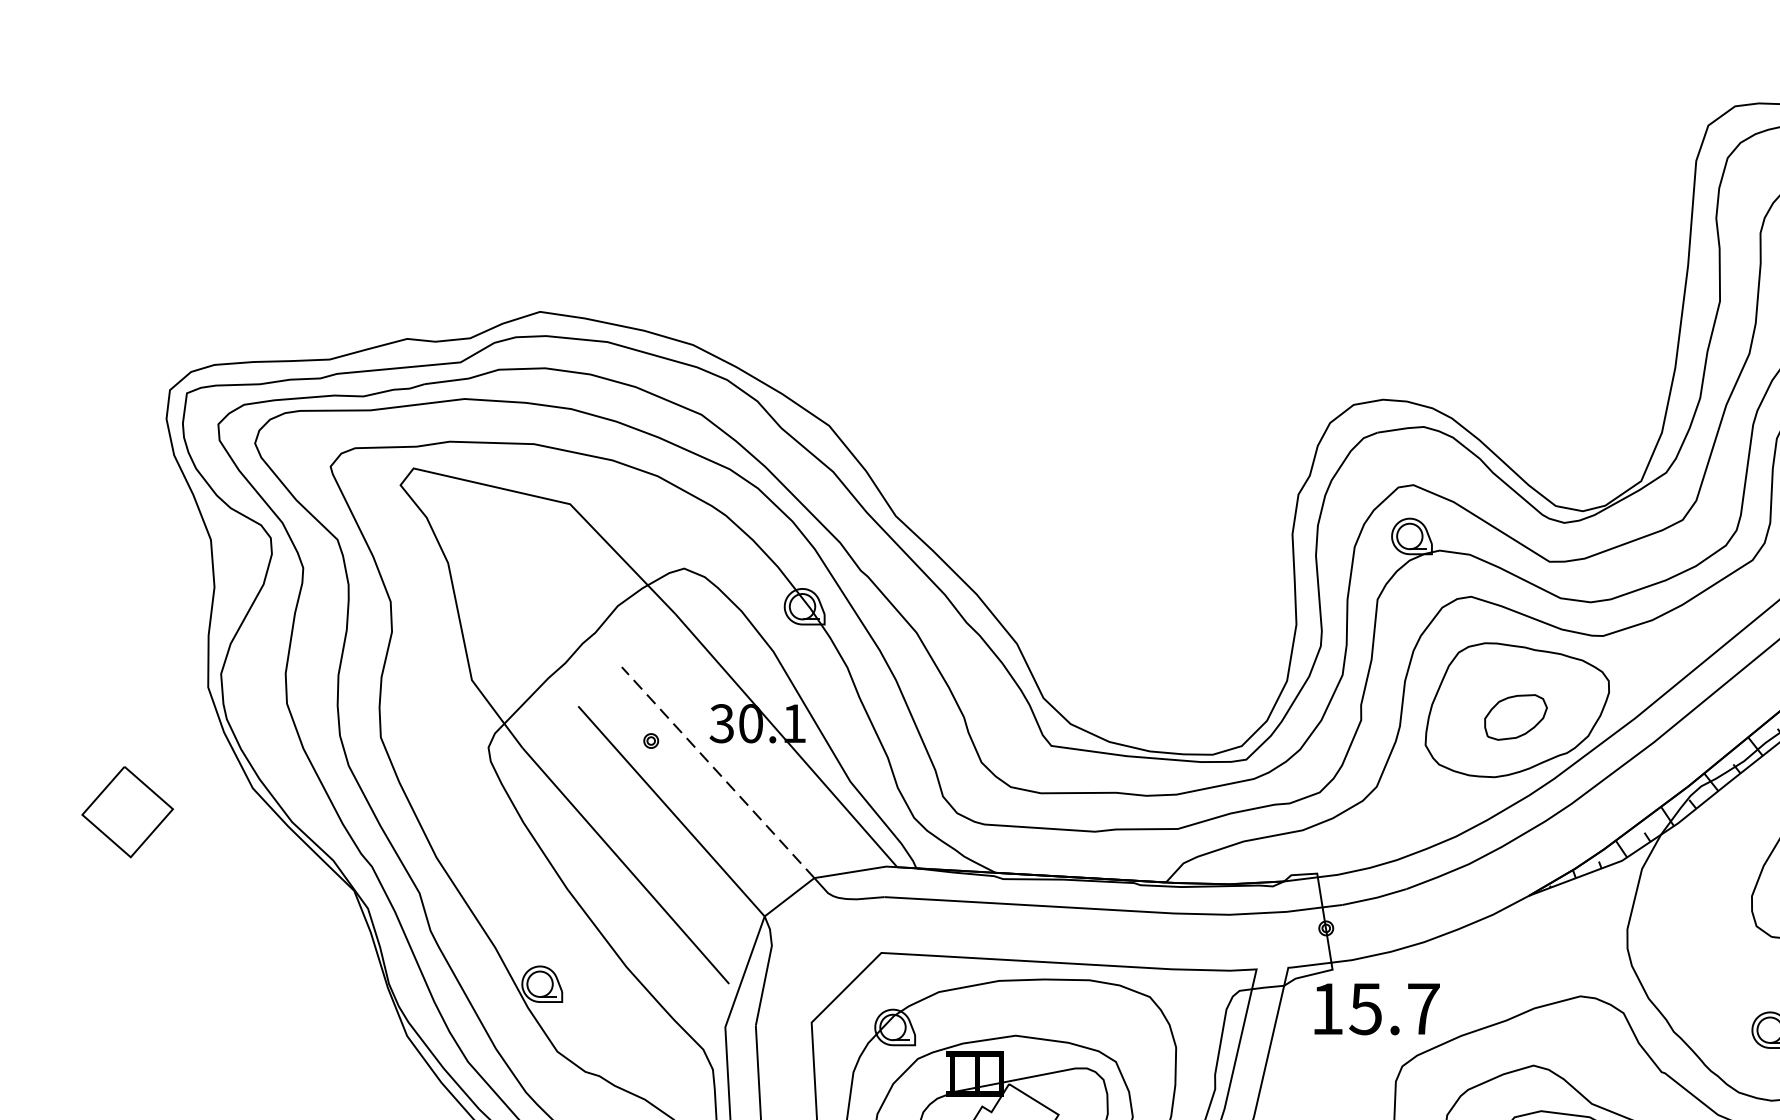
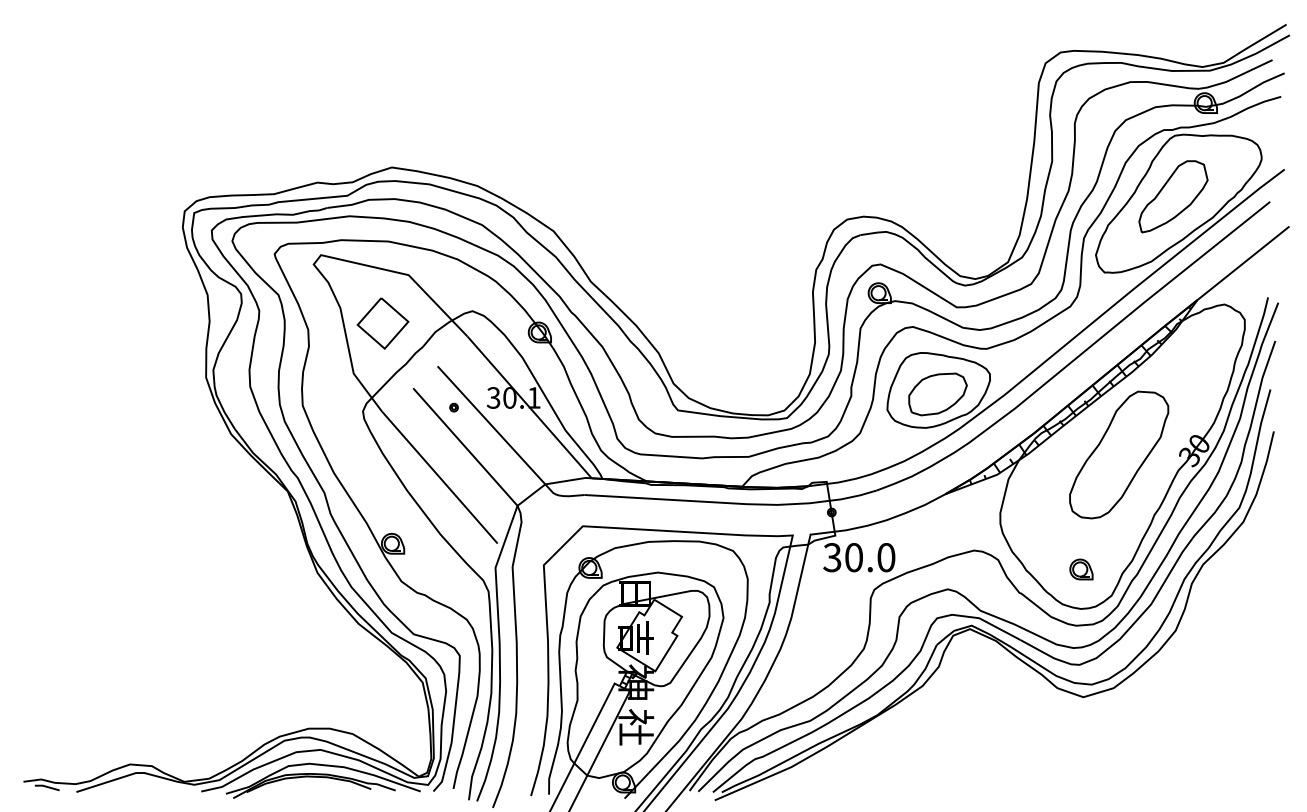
part: (1515, 717) -> (937, 394), size x1.67
line: (718, 772) -> (491, 425), dashed -> solid
part: (126, 812) -> (382, 323), moved
text: (1375, 1008) -> (859, 557), 15.7 -> 30.0

